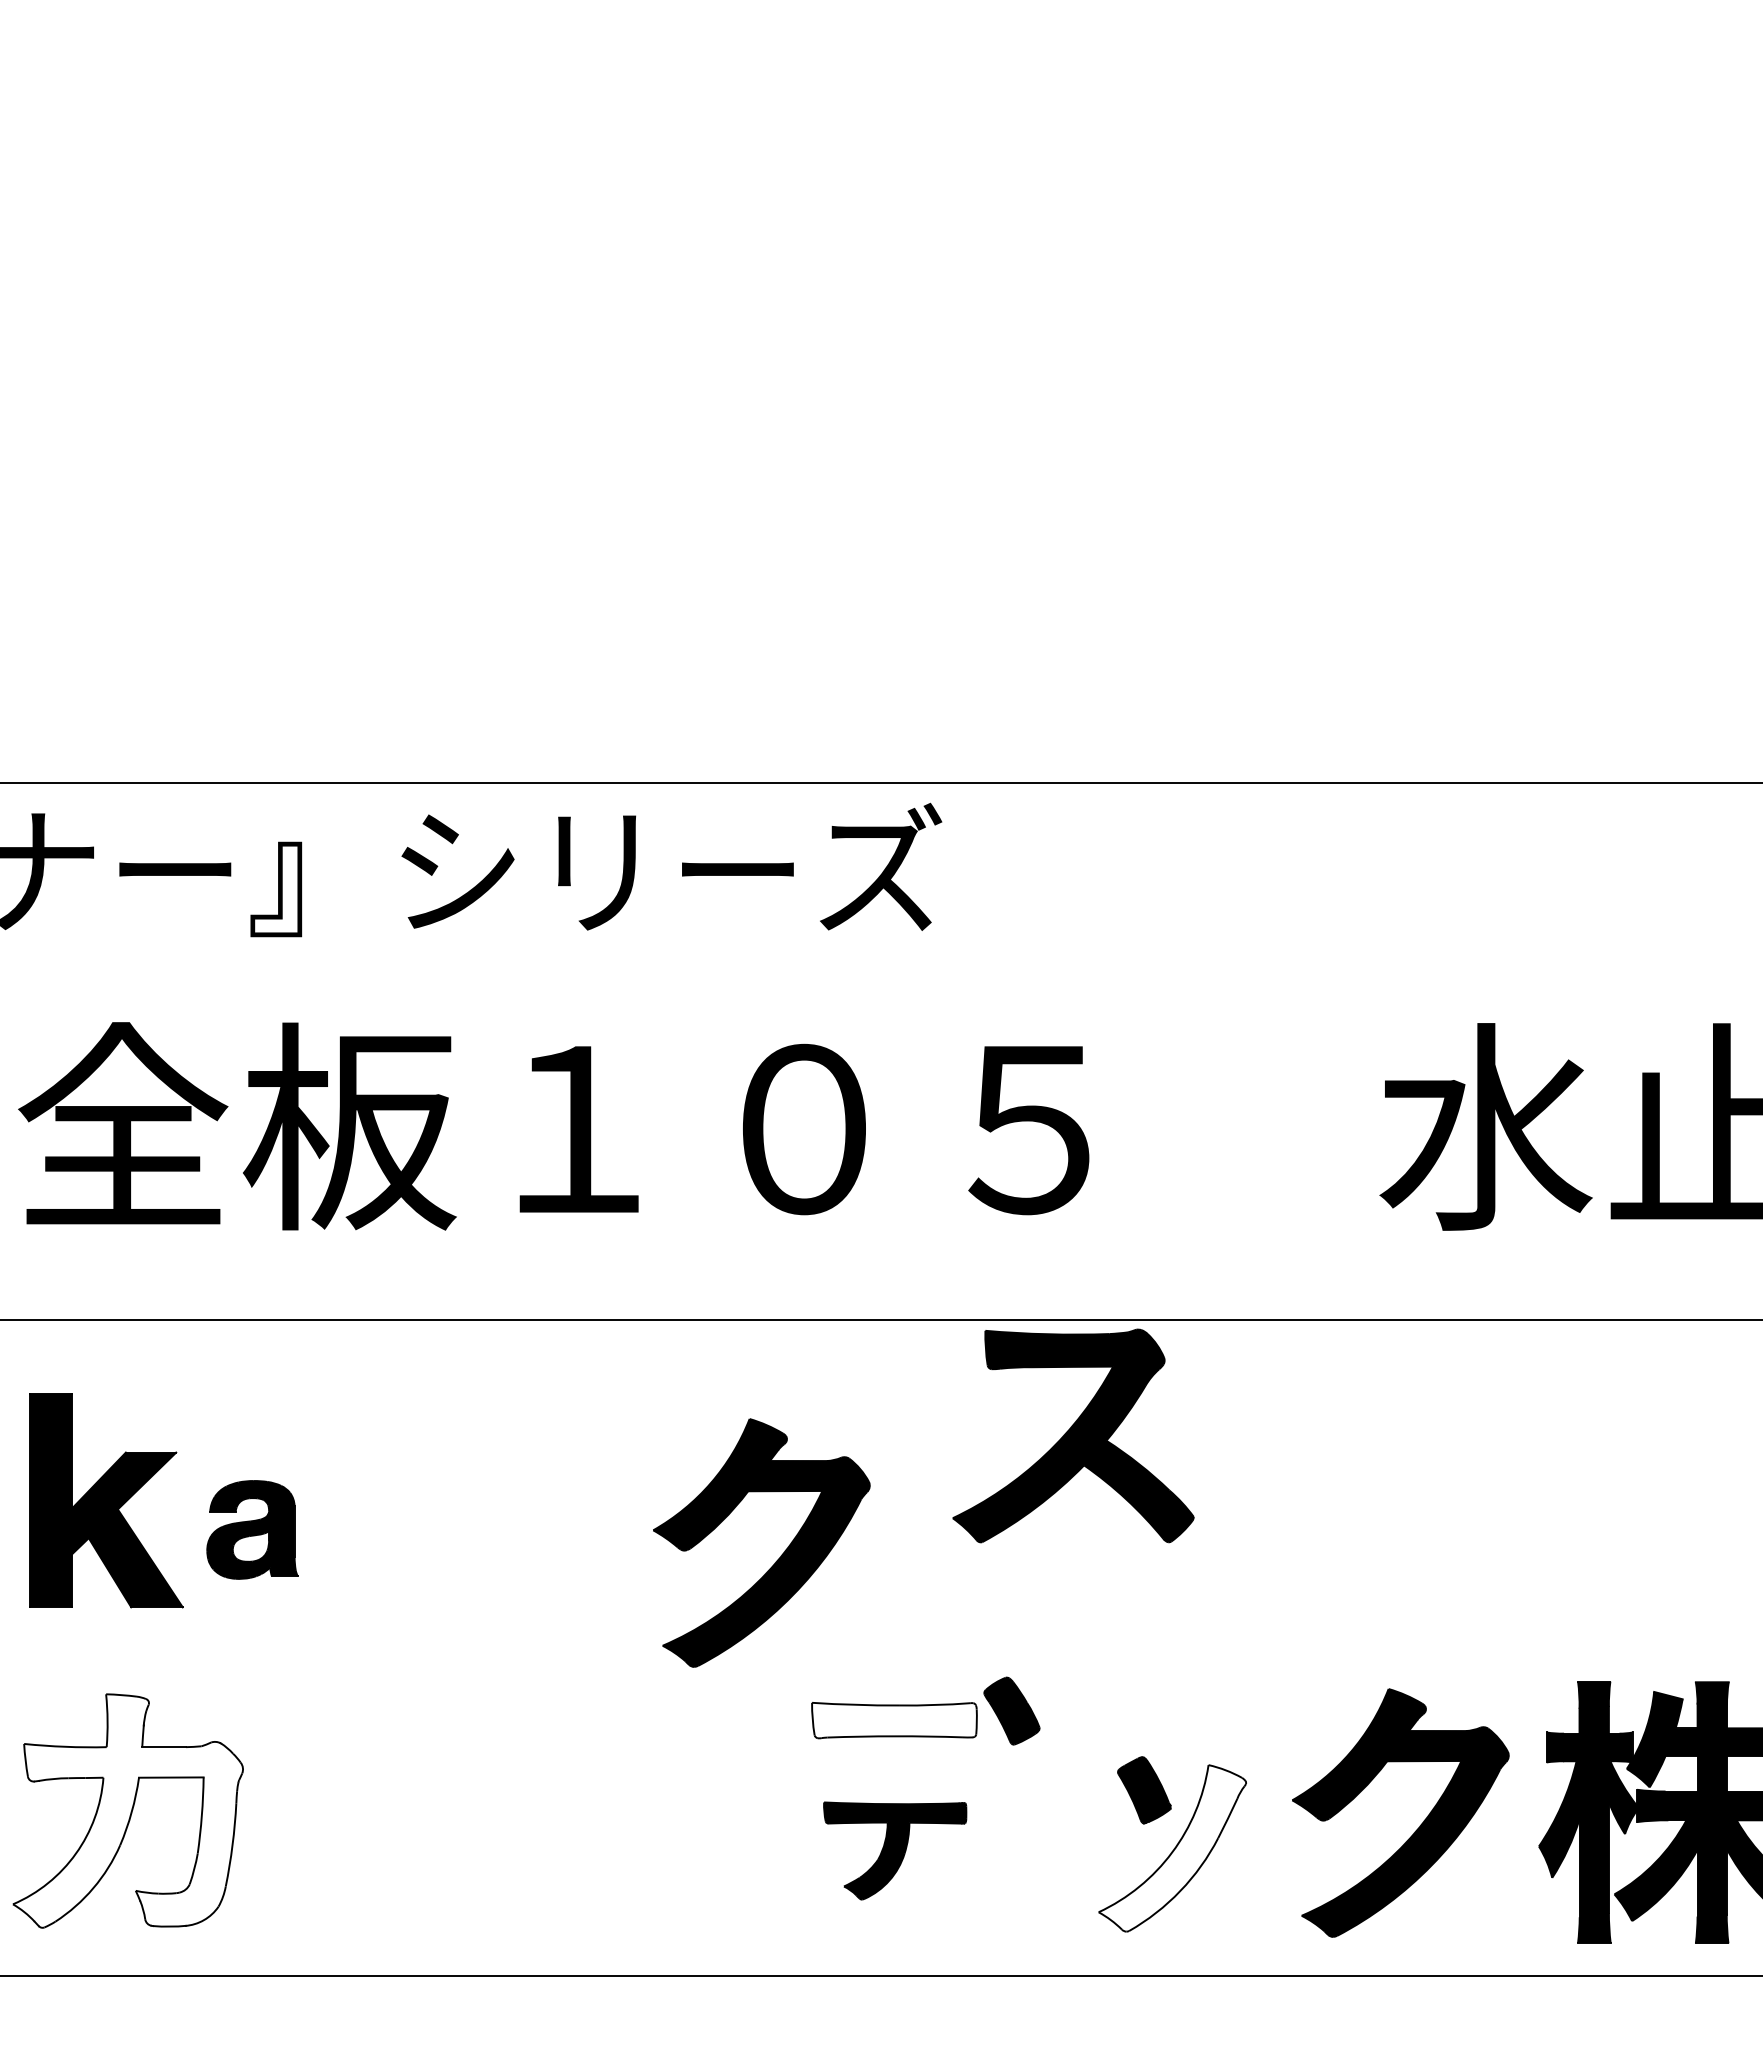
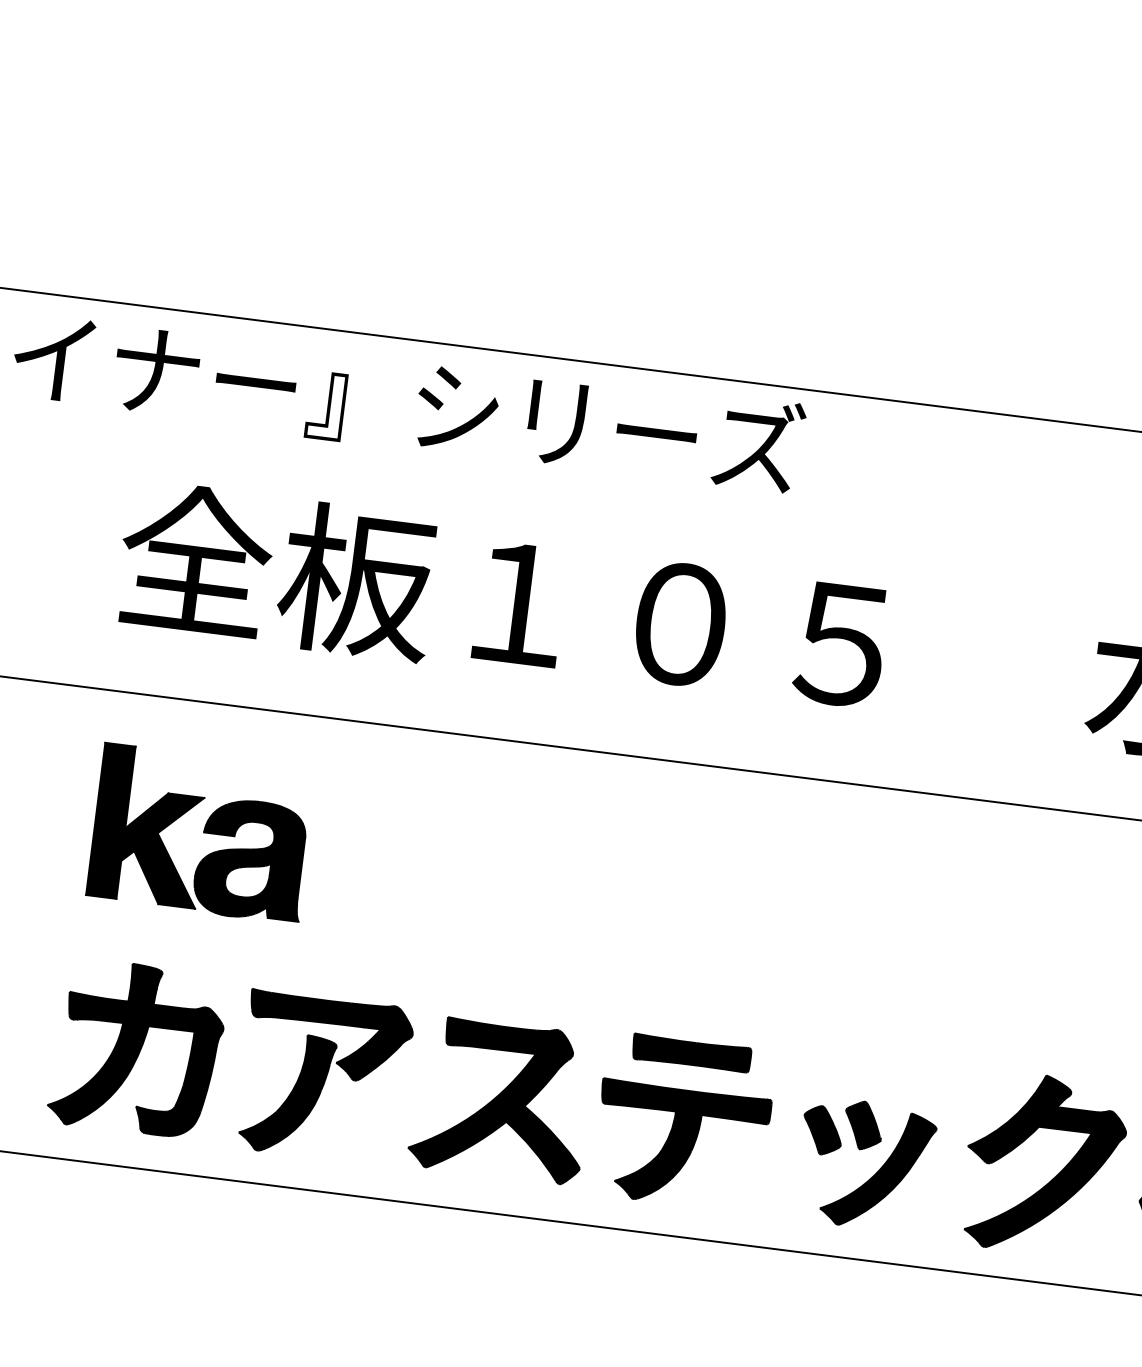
part: (1073, 1435) -> (501, 1099), moved
part: (252, 1529) -> (251, 859), size x1.67
part: (780, 1555) -> (625, 925), removed
part: (1011, 1710) -> (822, 1129), moved
fill: (894, 1720) -> (691, 1053), added
fill: (127, 1810) -> (137, 1048), added
part: (390, 1818) -> (323, 1077), added
fill: (1172, 1848) -> (878, 1169), added
part: (894, 1850) -> (680, 1145), size x1.67

